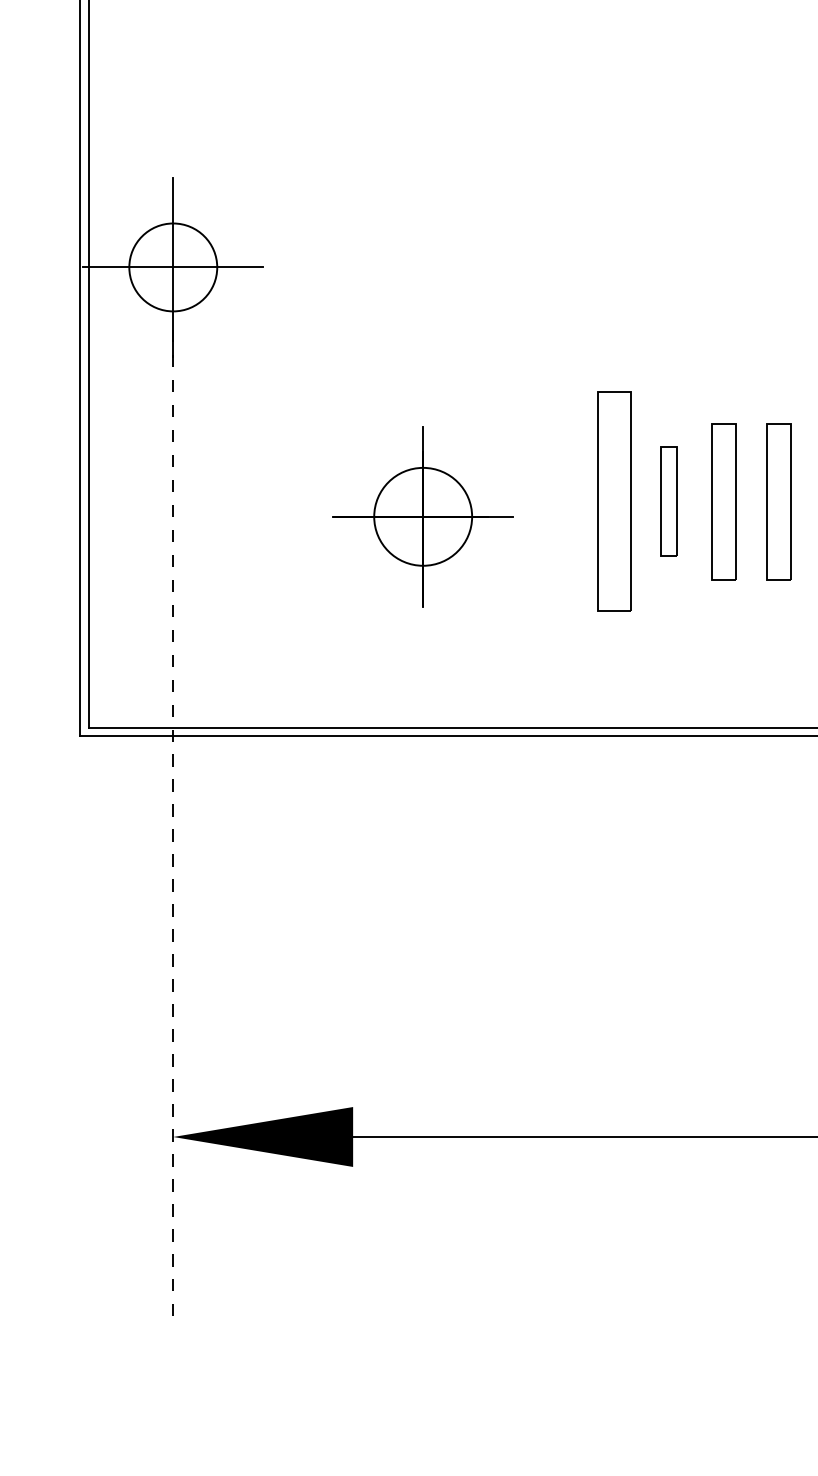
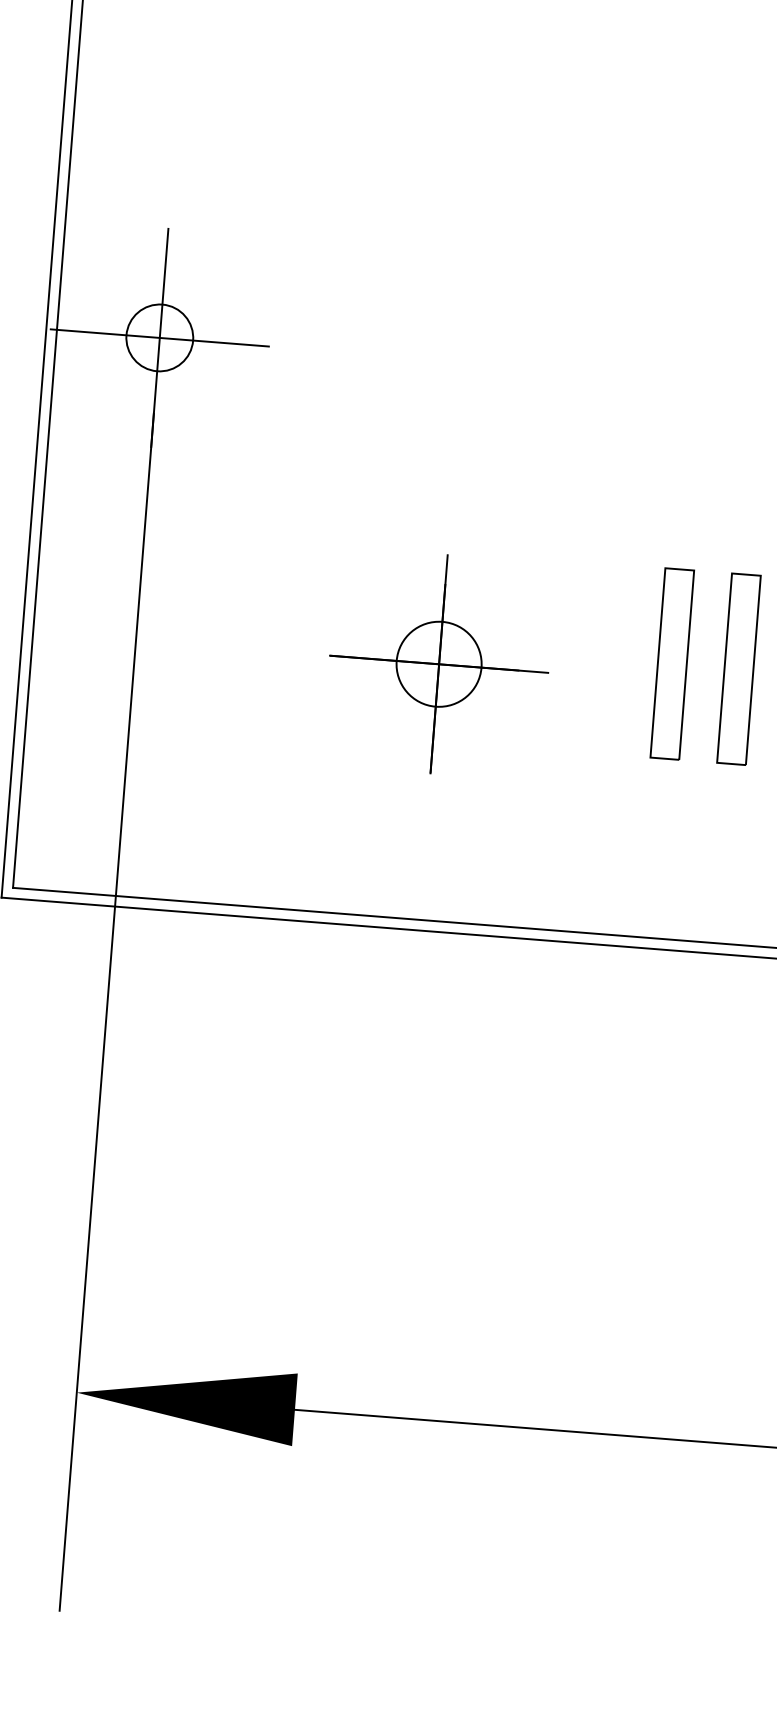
circle: (172, 266) -> (158, 336), size x0.62
part: (613, 501) -> (671, 663), size x0.71
part: (668, 501) -> (738, 669), size x1.43
circle: (423, 516) -> (439, 663), size x0.71
line: (173, 823) -> (106, 1012), dashed -> solid

